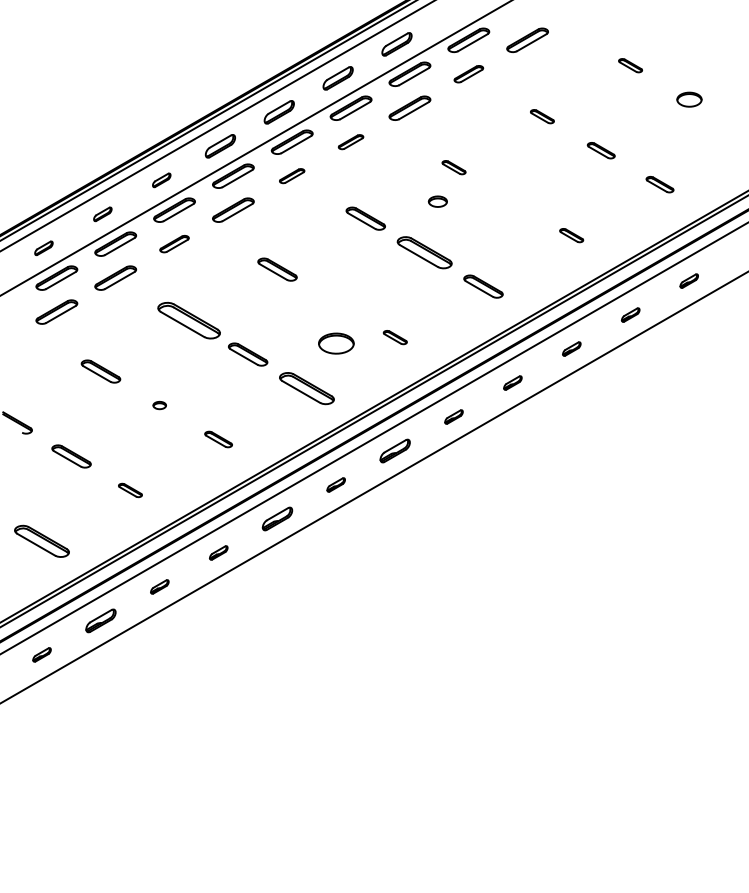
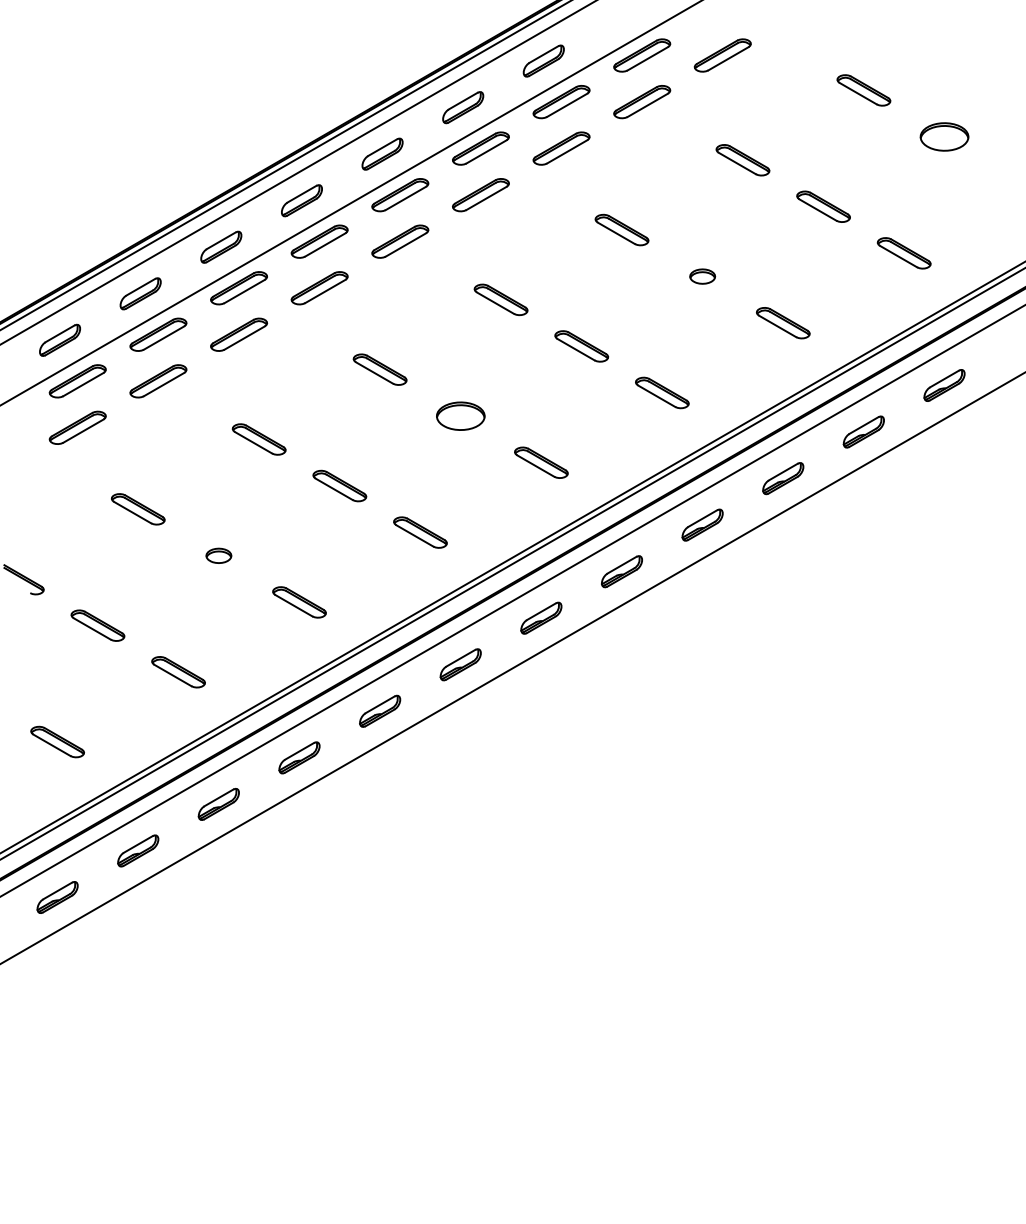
part: (630, 65) -> (863, 89), size x1.67
part: (468, 73) -> (641, 100), size x1.43
part: (689, 99) -> (944, 136), size x1.43
part: (542, 116) -> (743, 159), size x1.67
part: (350, 141) -> (480, 194), size x1.67
part: (601, 150) -> (824, 206), size x1.43
part: (453, 167) -> (621, 229), size x1.67
part: (291, 175) -> (399, 240), size x1.67
part: (161, 180) -> (221, 247), size x1.67
part: (659, 184) -> (903, 253), size x1.43
part: (437, 201) -> (702, 276), moved
part: (102, 214) -> (140, 294), size x1.67
part: (571, 235) -> (782, 322), size x1.67
part: (174, 243) -> (238, 333), size x1.43
part: (43, 248) -> (59, 340), size x1.67
part: (424, 252) -> (581, 346), size x0.71
part: (688, 280) -> (943, 384), size x1.67
part: (630, 314) -> (863, 431), size x1.67
part: (189, 320) -> (259, 439), size x0.62
part: (395, 337) -> (541, 462), size x1.67
part: (336, 343) -> (460, 416), moved
part: (571, 348) -> (782, 477), size x1.67
part: (512, 382) -> (702, 524), size x1.67
part: (306, 388) -> (419, 532), size x0.71
part: (159, 405) -> (218, 555), size x1.43
part: (453, 416) -> (621, 570), size x1.67
part: (218, 439) -> (299, 602), size x1.43
part: (335, 484) -> (459, 664), size x1.67
part: (130, 490) -> (178, 672), size x1.67
part: (42, 541) -> (58, 742), size x0.71
part: (218, 552) -> (299, 757), size x1.67
part: (159, 586) -> (218, 803), size x1.67
part: (41, 654) -> (56, 896), size x1.67

